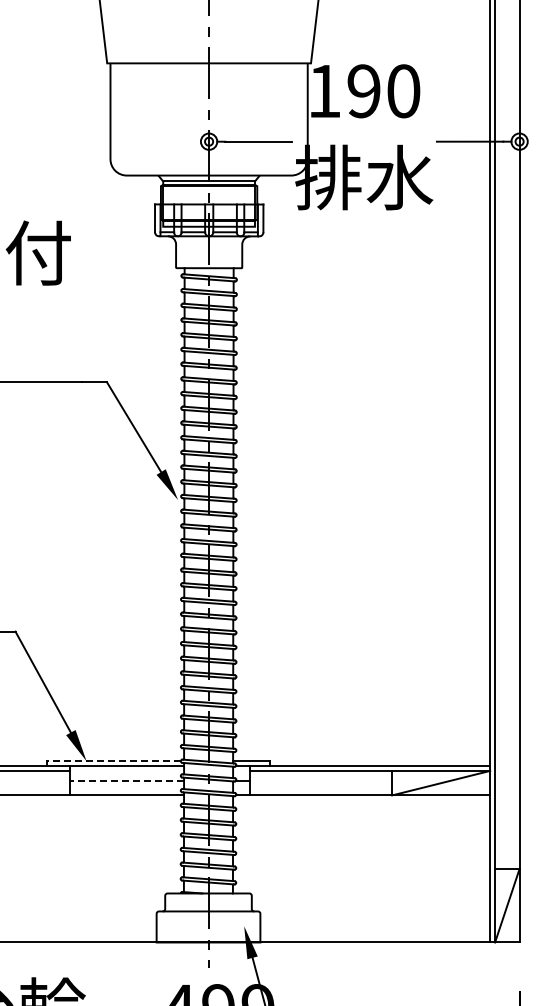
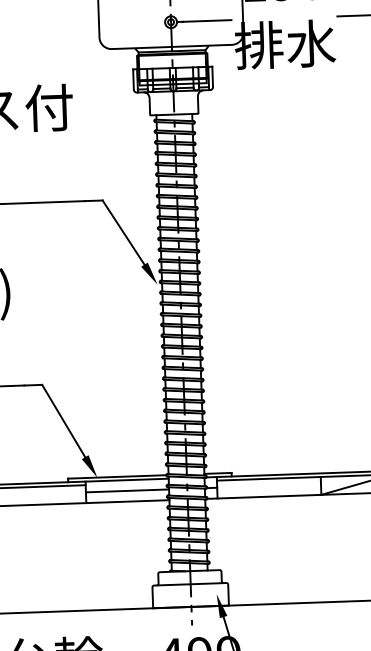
line: (113, 761) -> (117, 477), dashed -> solid
line: (127, 780) -> (127, 490), dashed -> solid

